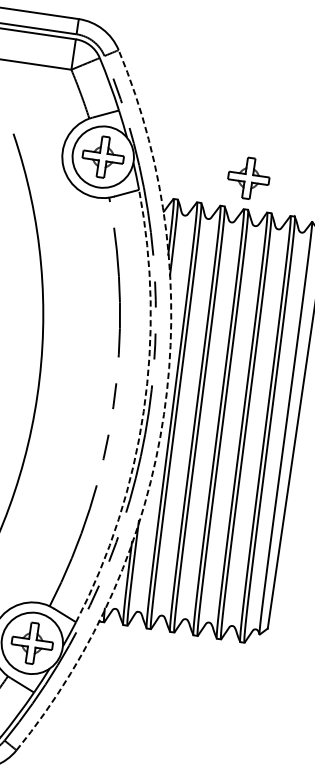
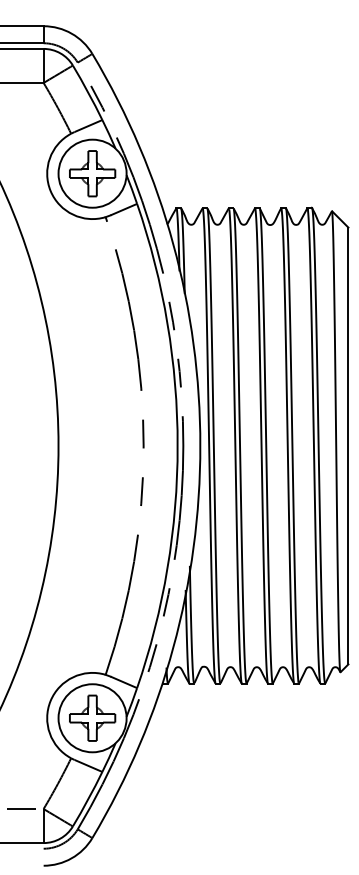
part: (248, 178) -> (255, 173), removed
arc: (143, 411) -> (177, 446), dashed -> solid
arc: (164, 414) -> (200, 446), dashed -> solid

